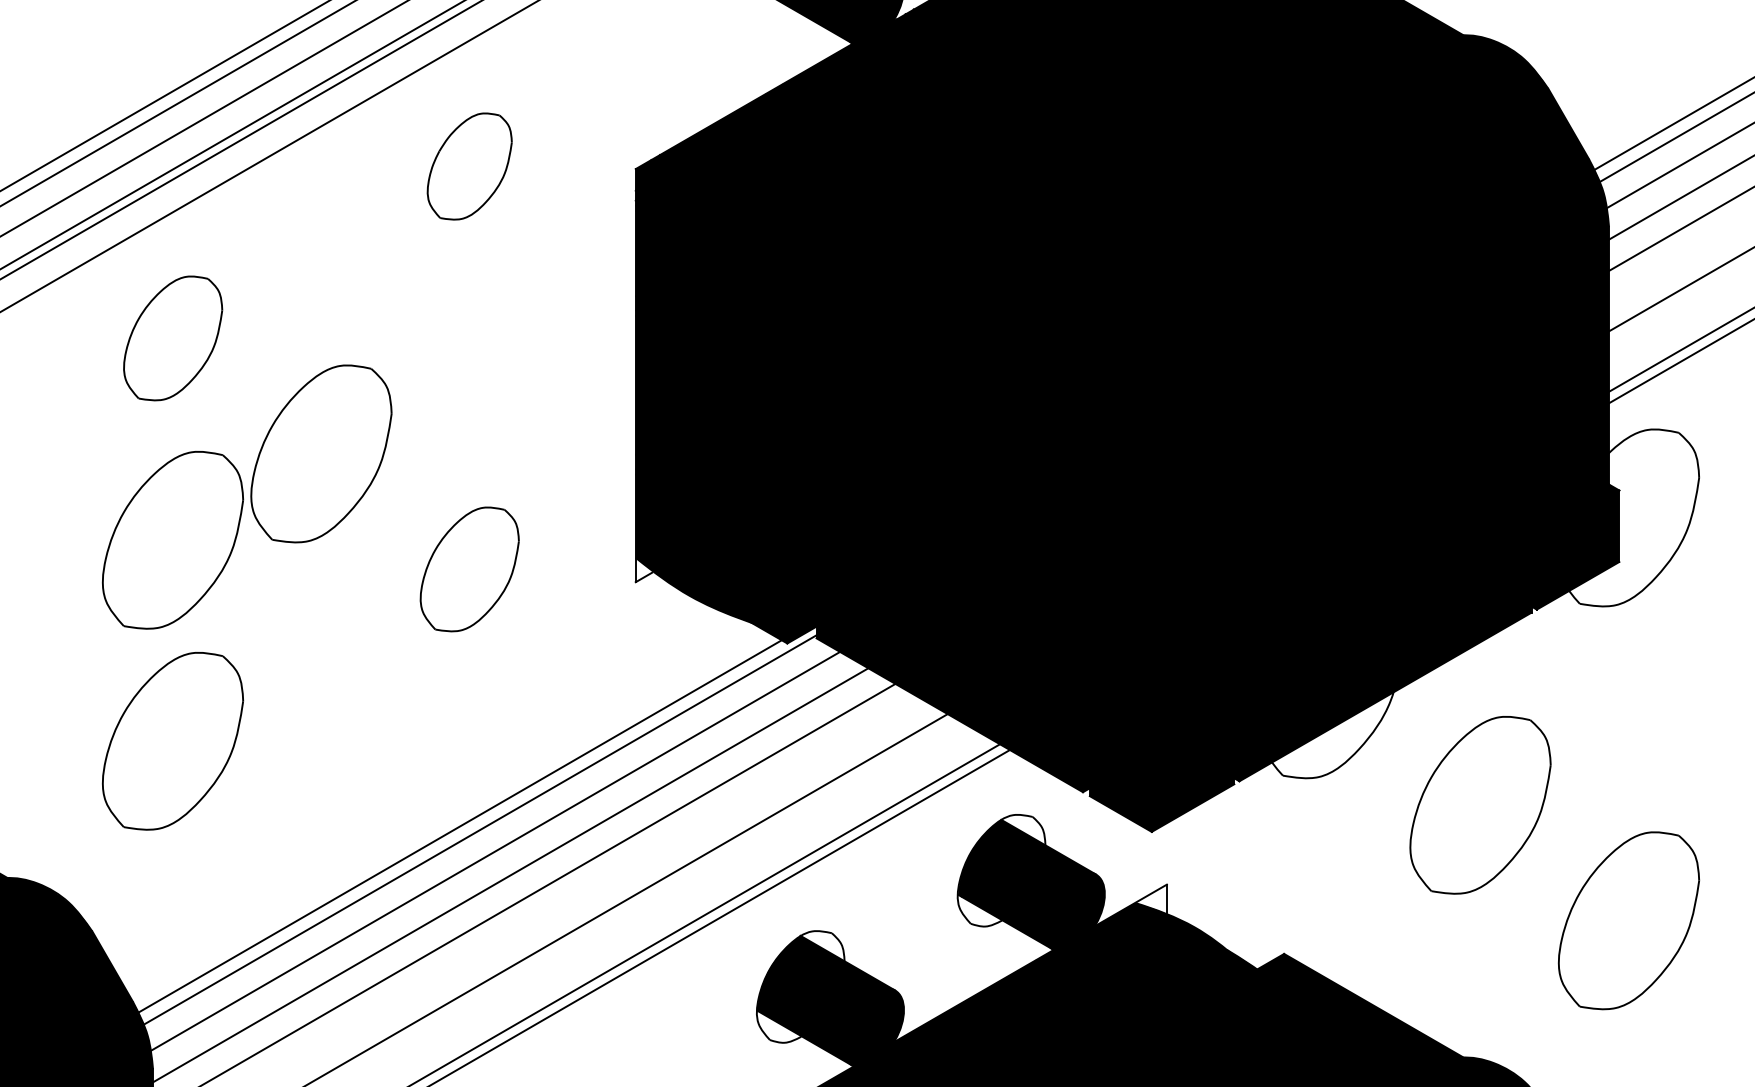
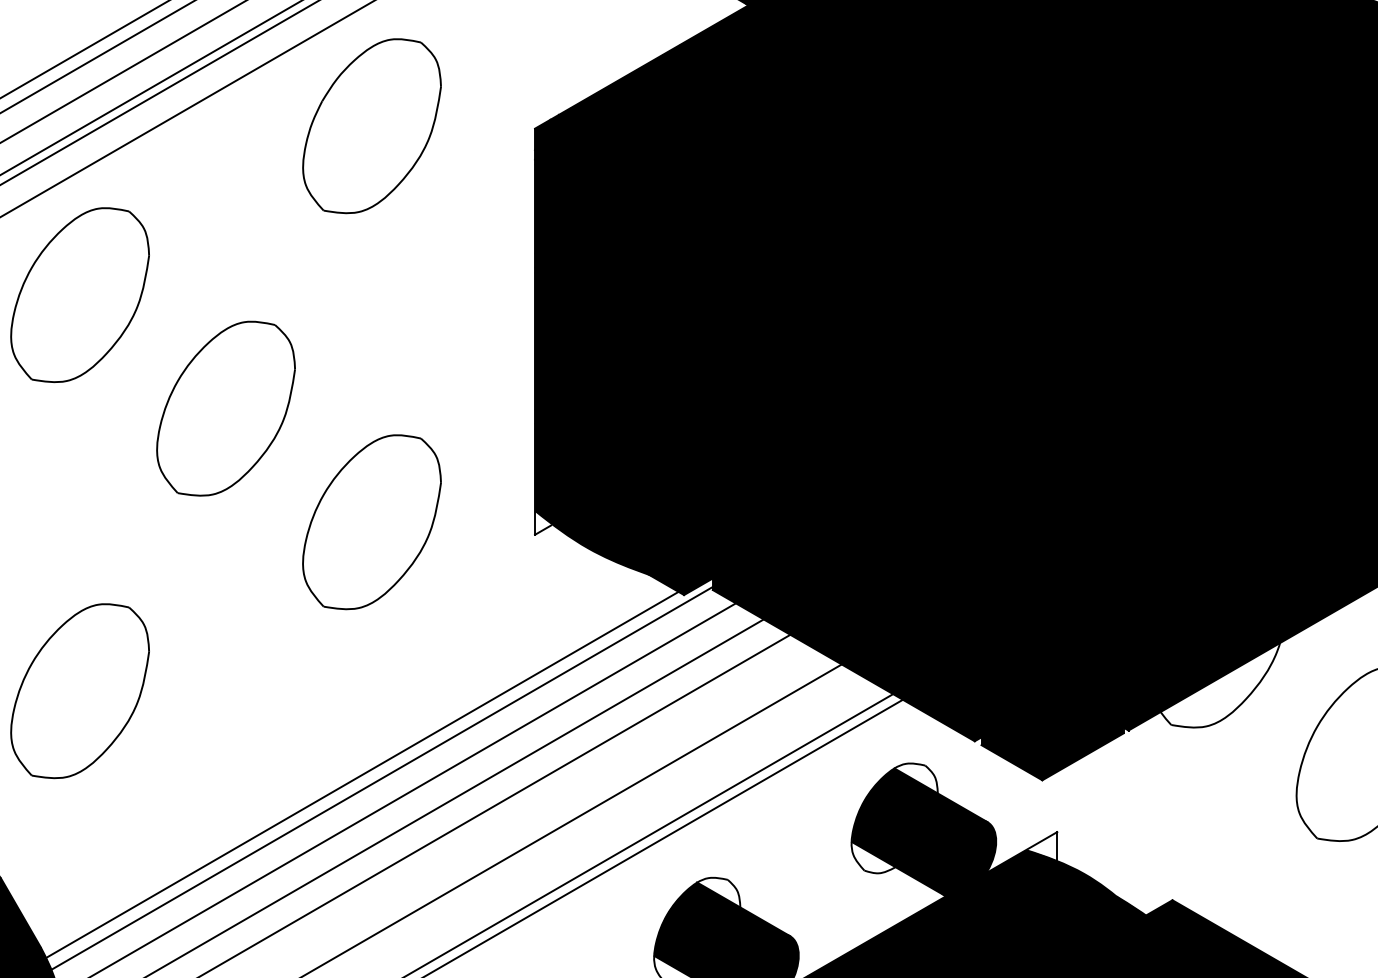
part: (469, 166) -> (371, 126), size x1.67
part: (173, 338) -> (80, 295), size x1.43
part: (173, 540) -> (80, 493), removed
part: (469, 569) -> (371, 522), size x1.43

